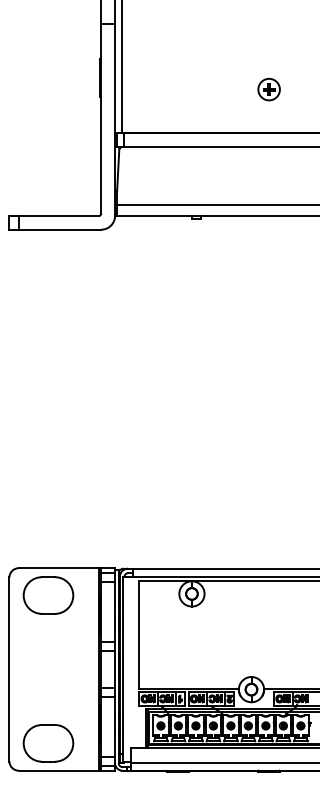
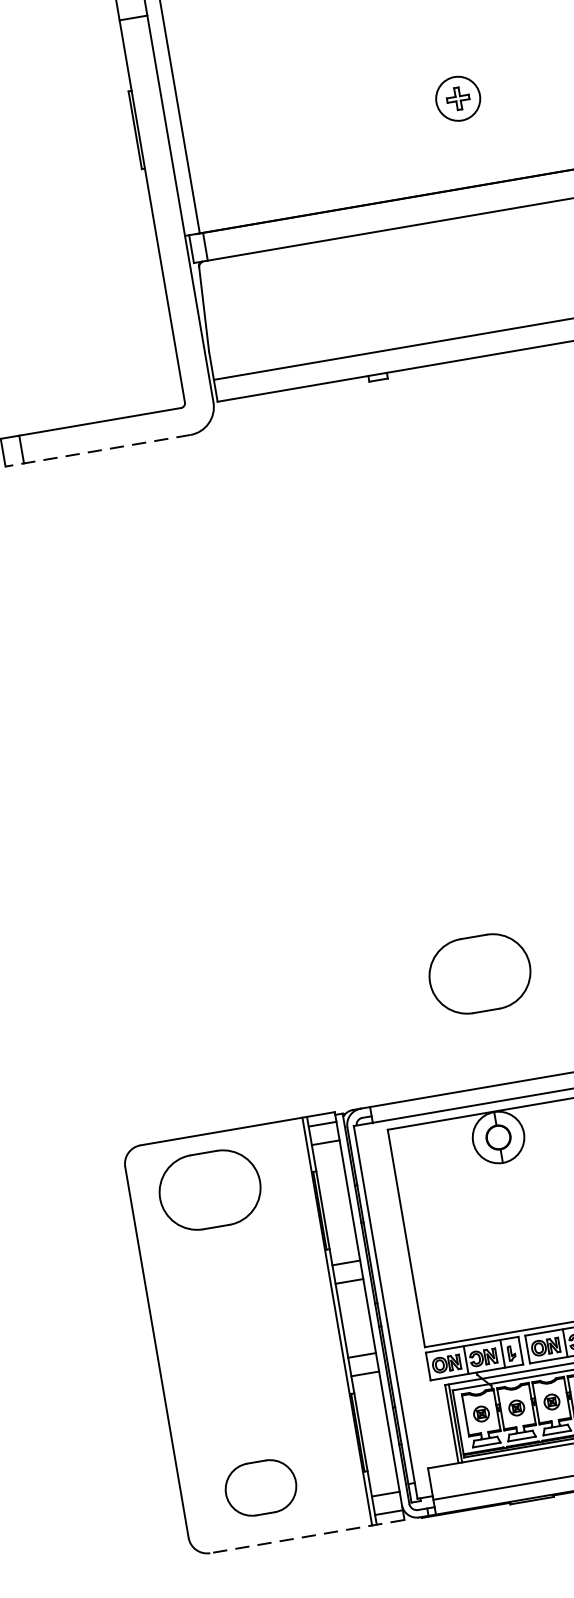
part: (268, 89) -> (456, 98), moved
line: (55, 229) -> (98, 450), solid -> dashed
part: (196, 513) -> (479, 973), added
part: (48, 743) -> (261, 1488), size x0.7
line: (66, 770) -> (306, 1536), solid -> dashed

